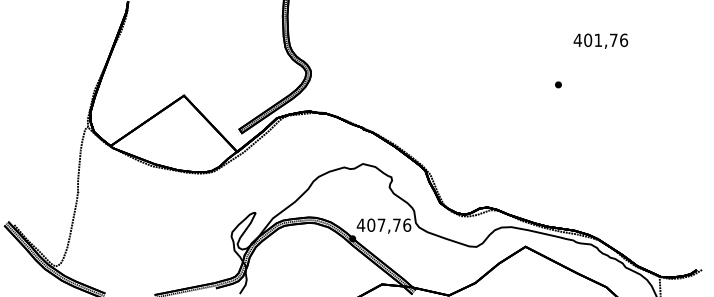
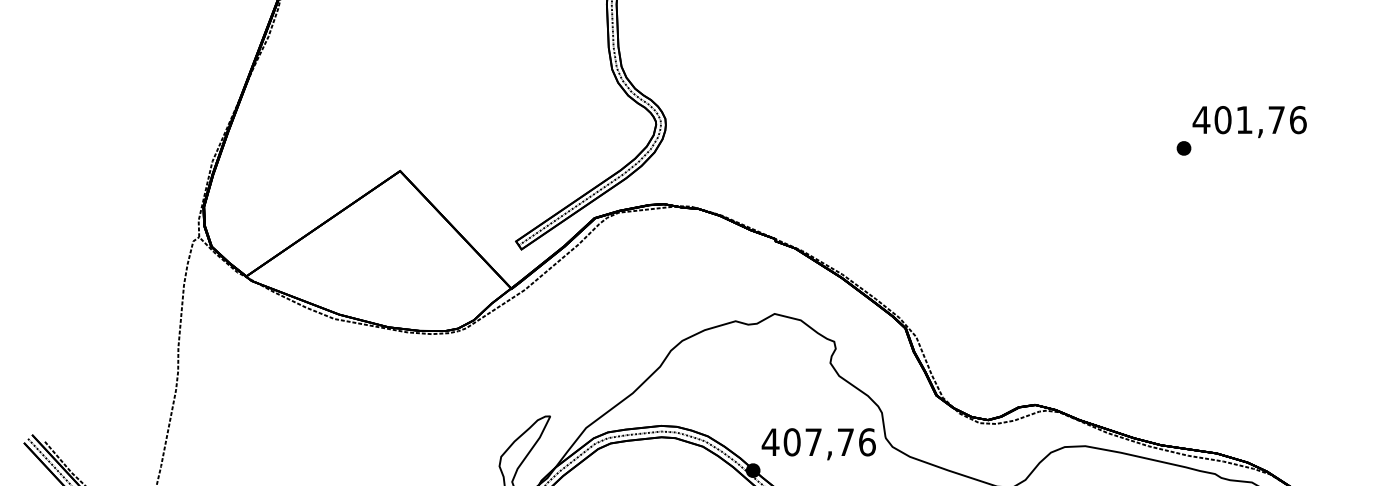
text: (600, 40) -> (1248, 120), moved

